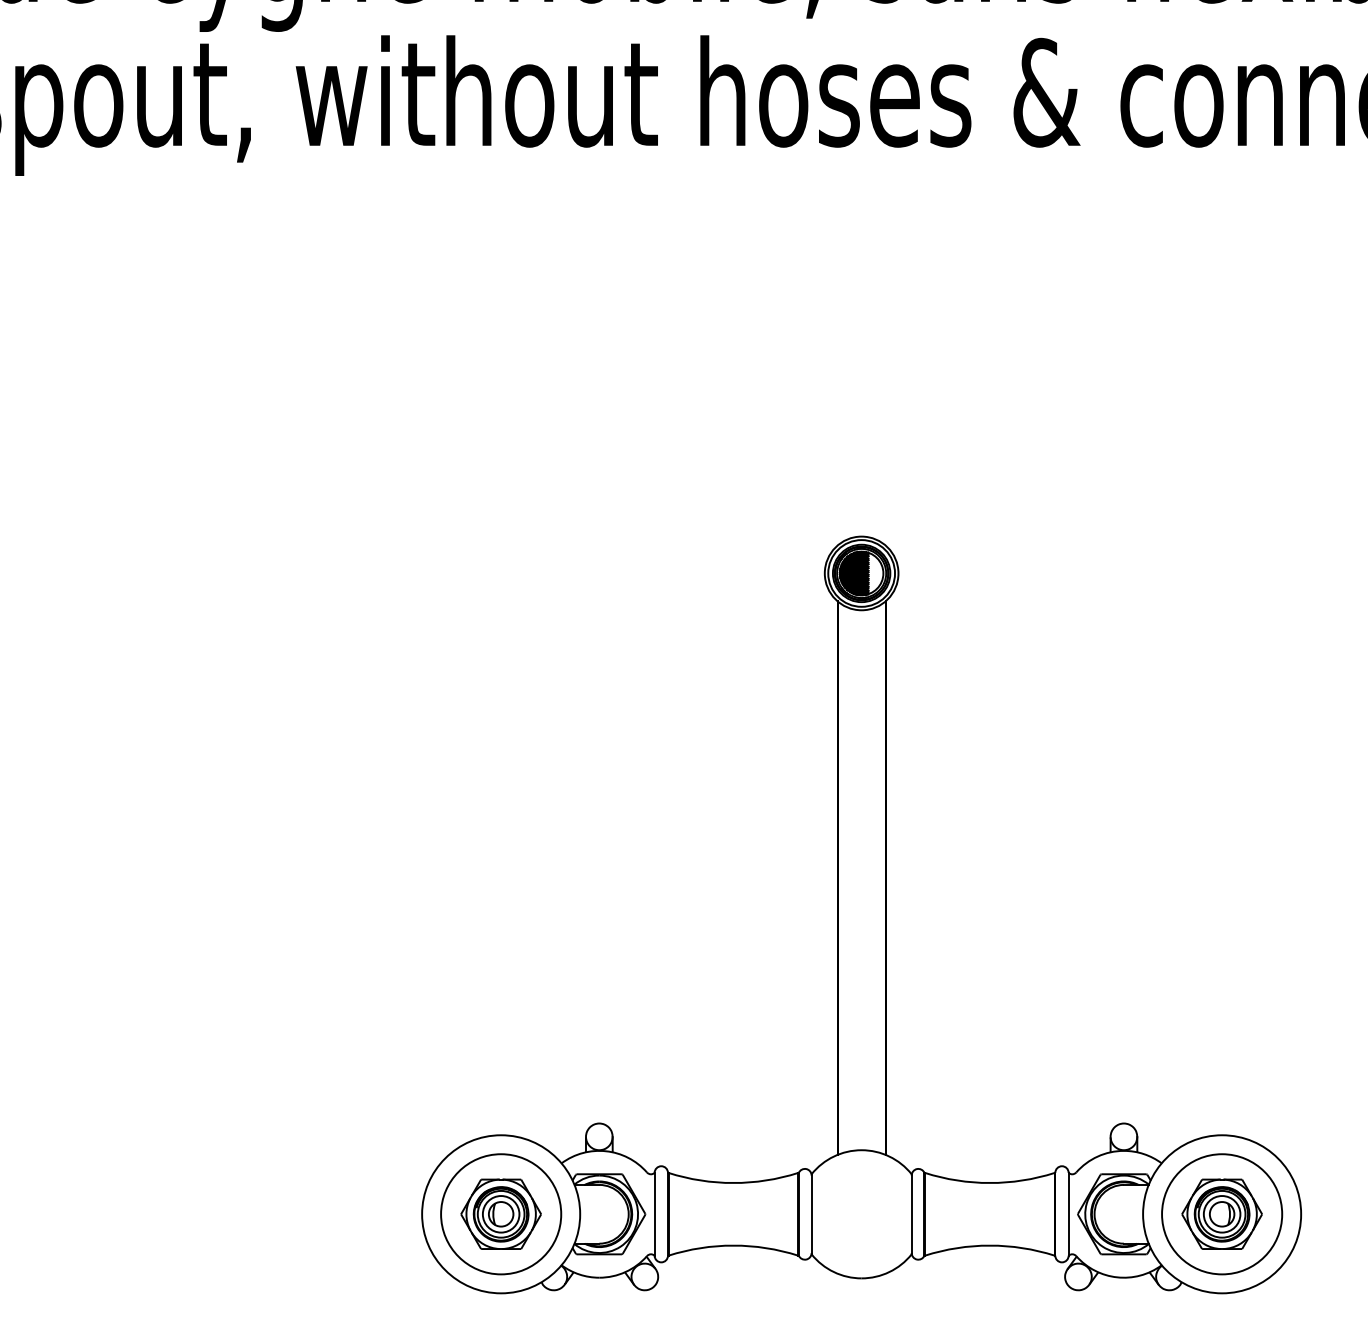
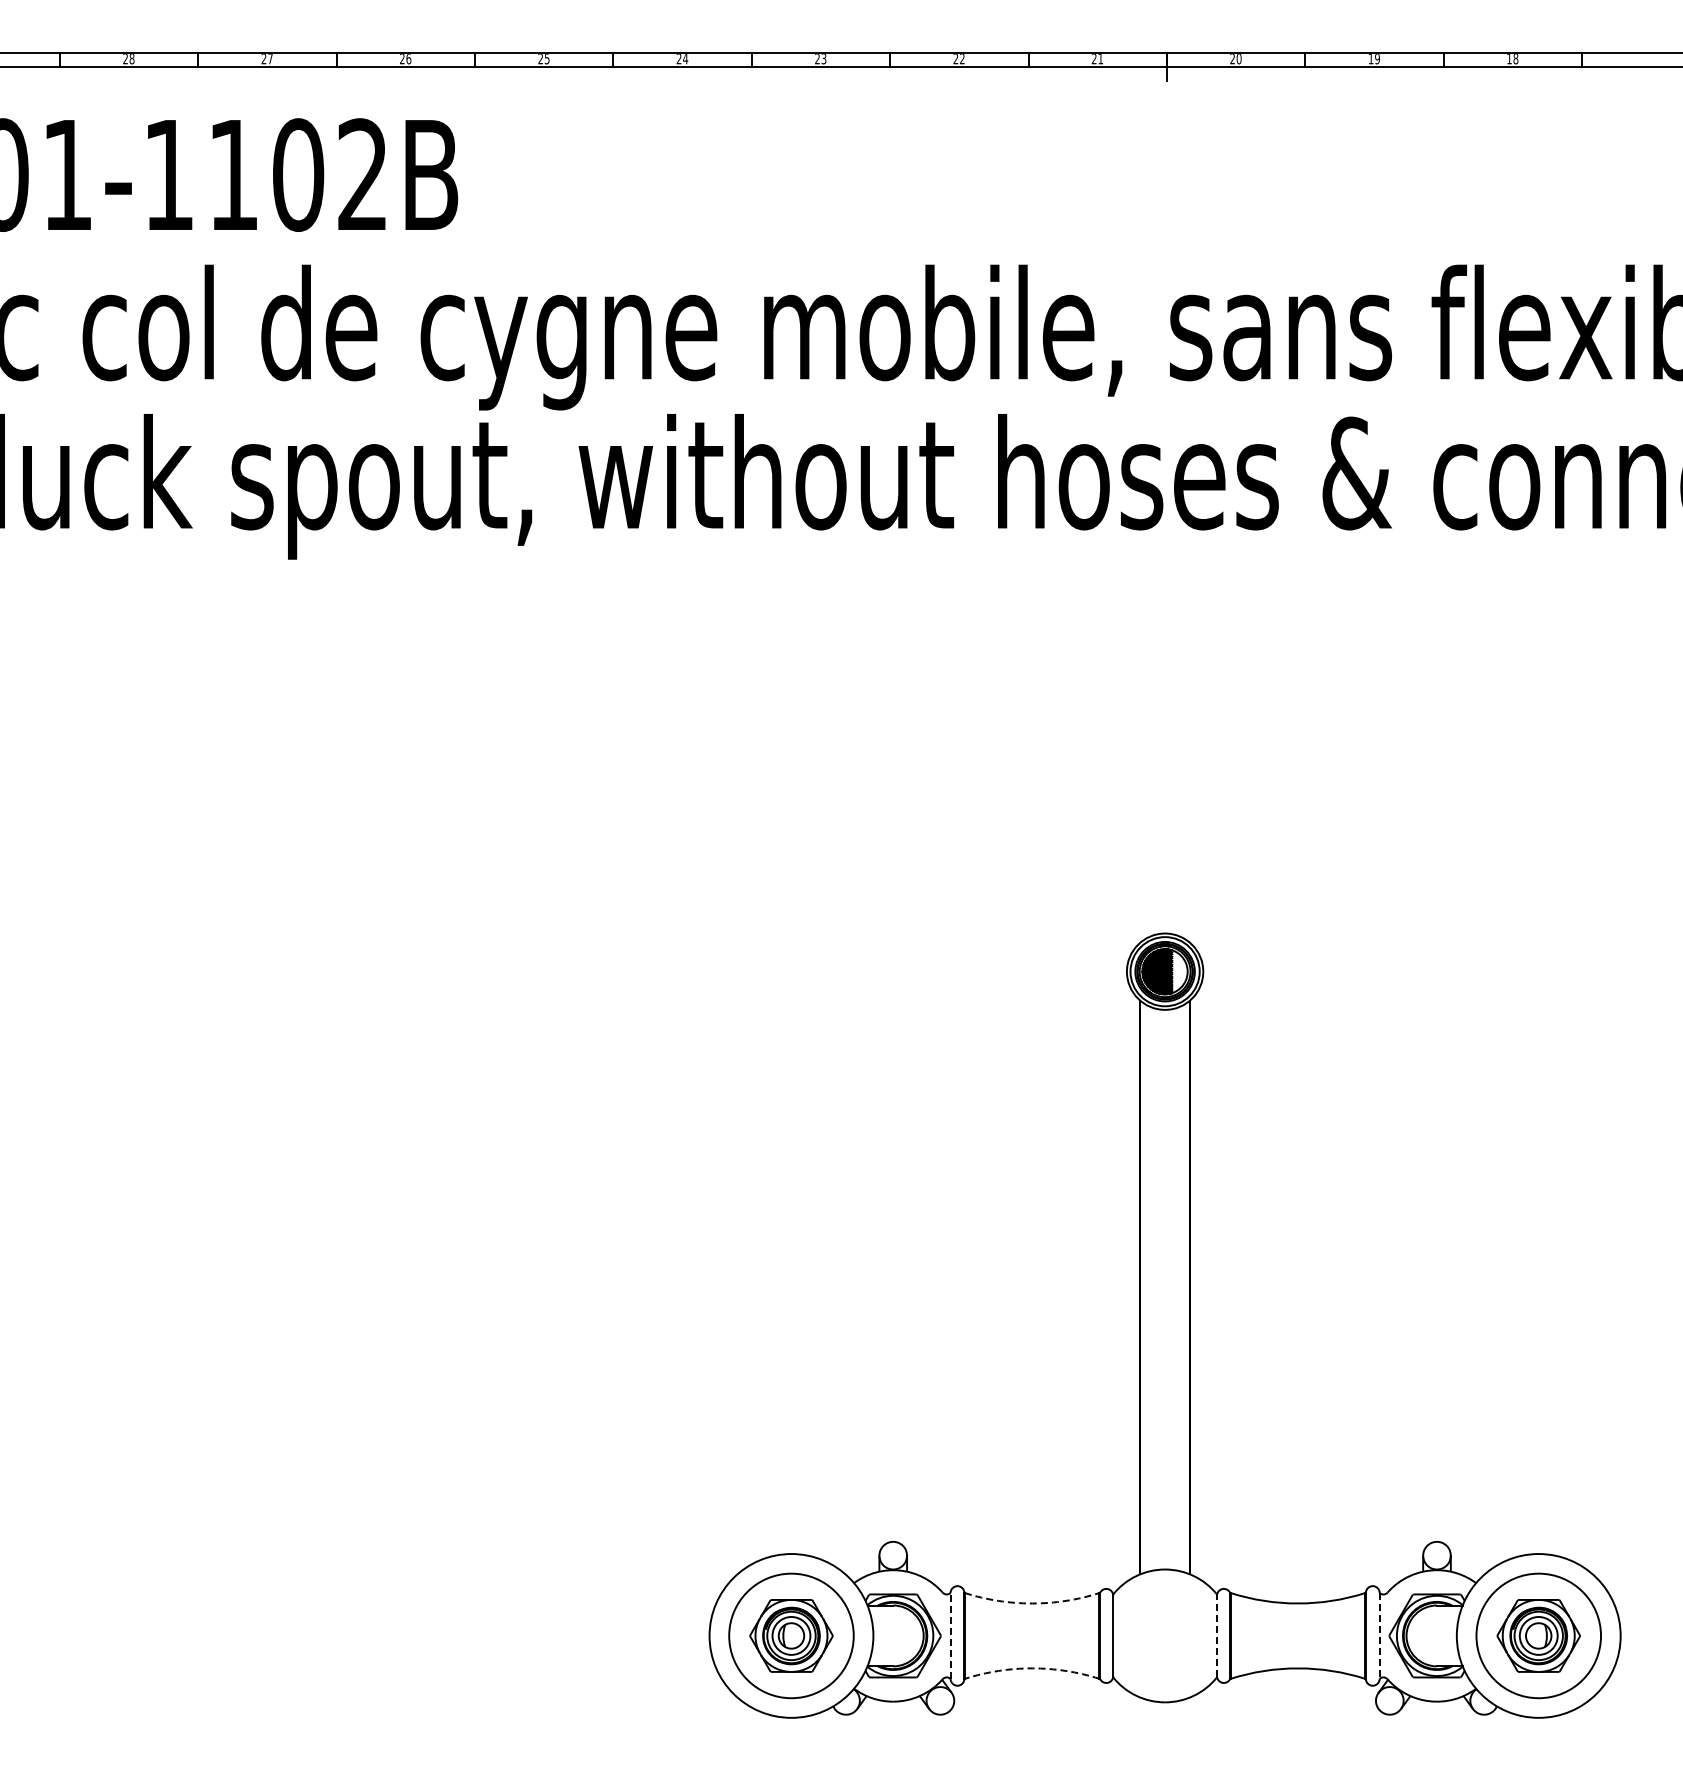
arc: (733, 1183) -> (1032, 1603), solid -> dashed
line: (654, 1213) -> (950, 1635), solid -> dashed
line: (911, 1213) -> (1216, 1635), solid -> dashed
line: (1068, 1213) -> (1379, 1635), solid -> dashed
arc: (733, 1245) -> (1032, 1668), solid -> dashed

